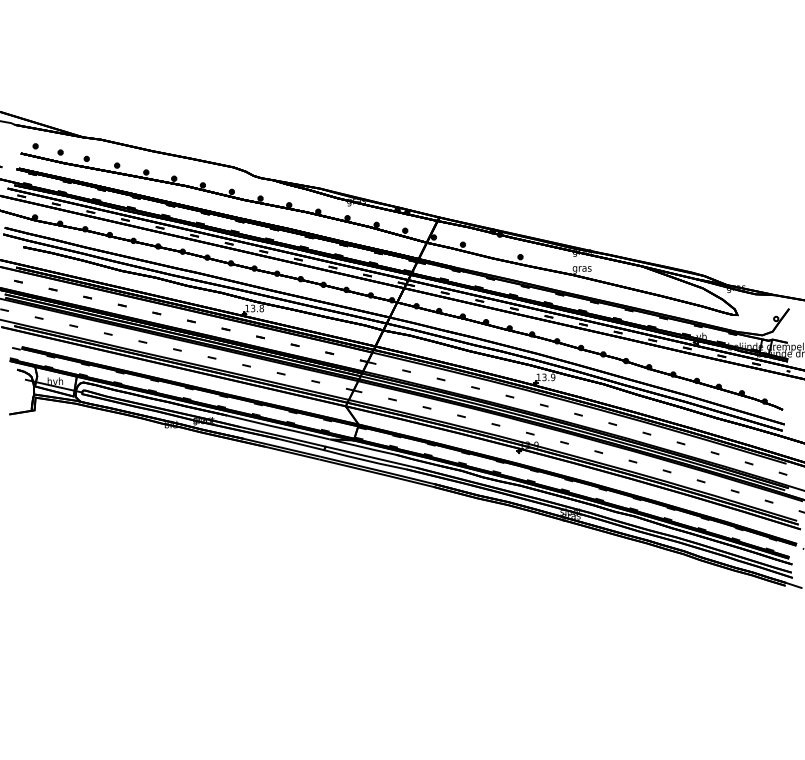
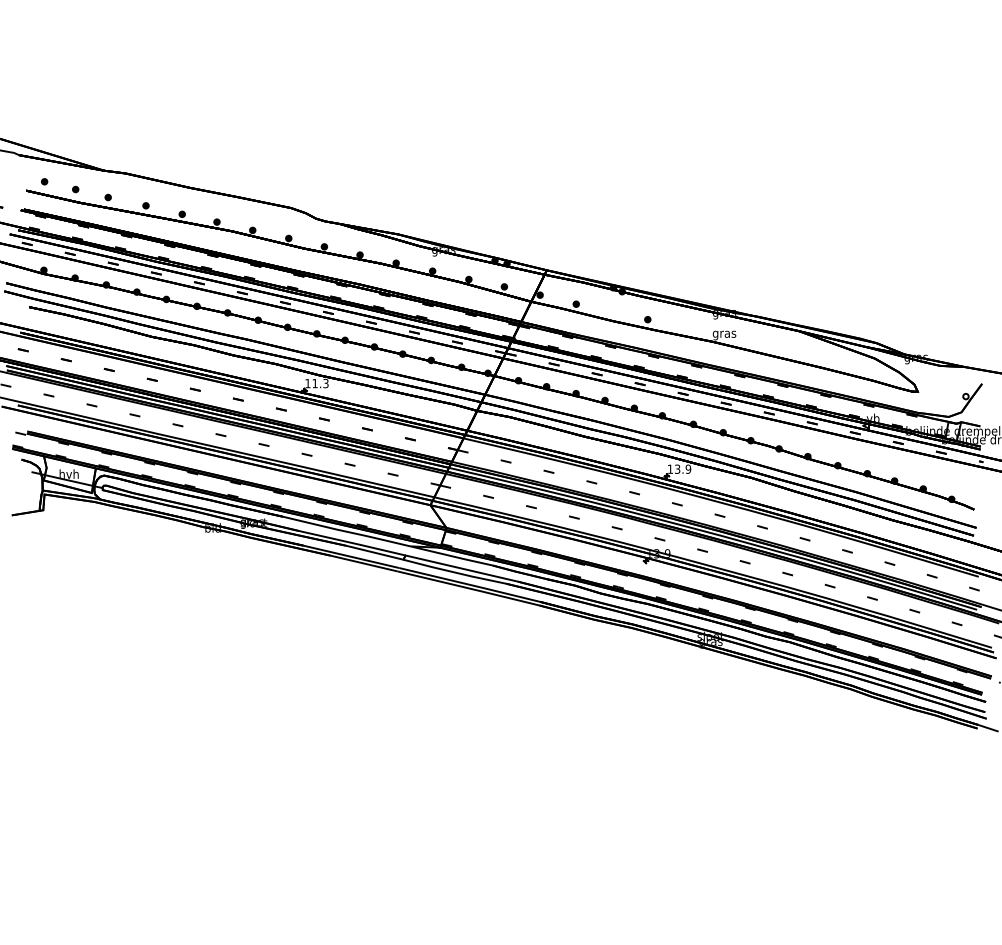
text: (257, 308) -> (320, 383), 13.8 -> 11.3

